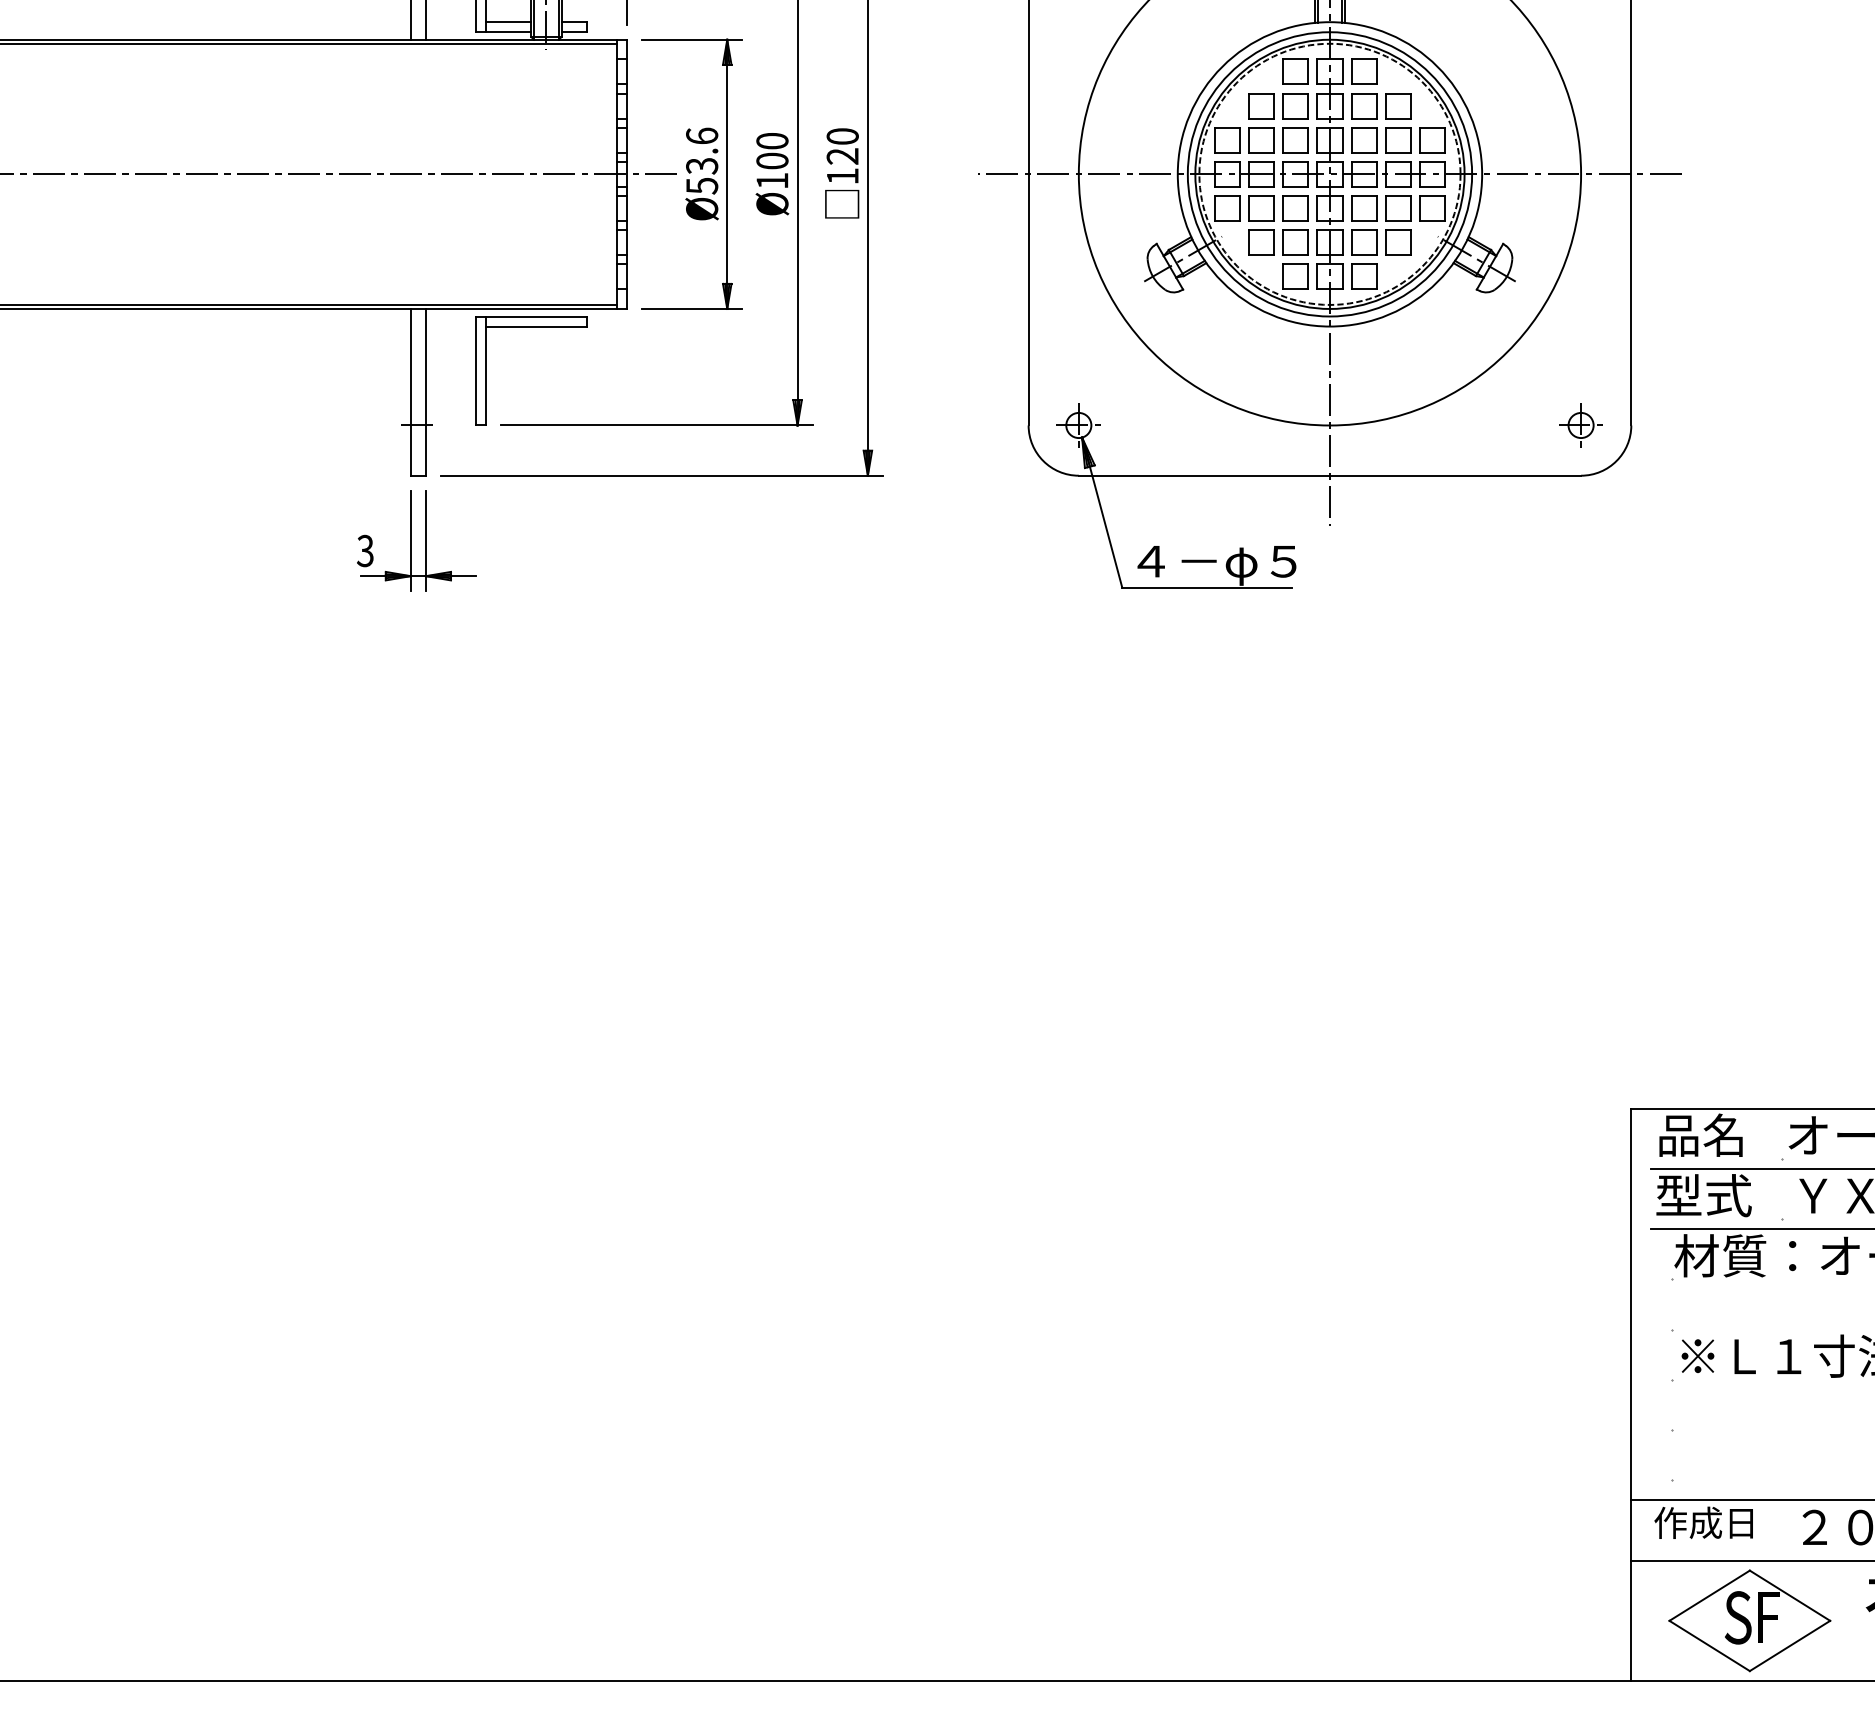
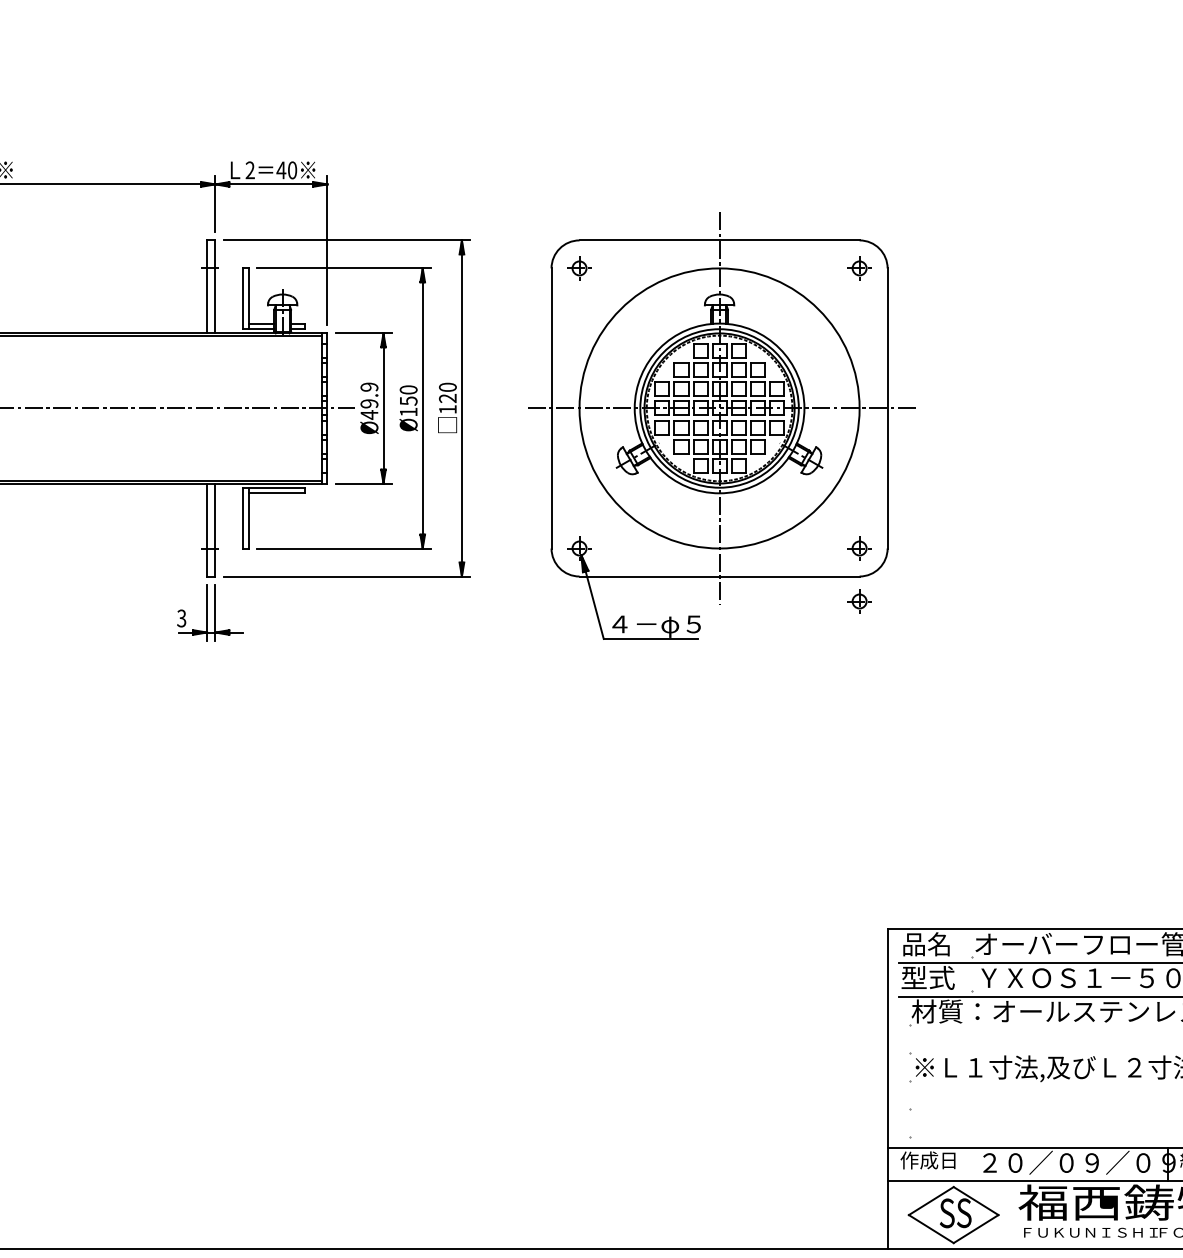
text: (702, 160) -> (369, 400), Ø53.6 -> Ø49.9
text: (772, 160) -> (408, 400), Ø100 -> Ø150
part: (1580, 520) -> (859, 601), added
text: (1769, 1618) -> (964, 1213), F -> S

